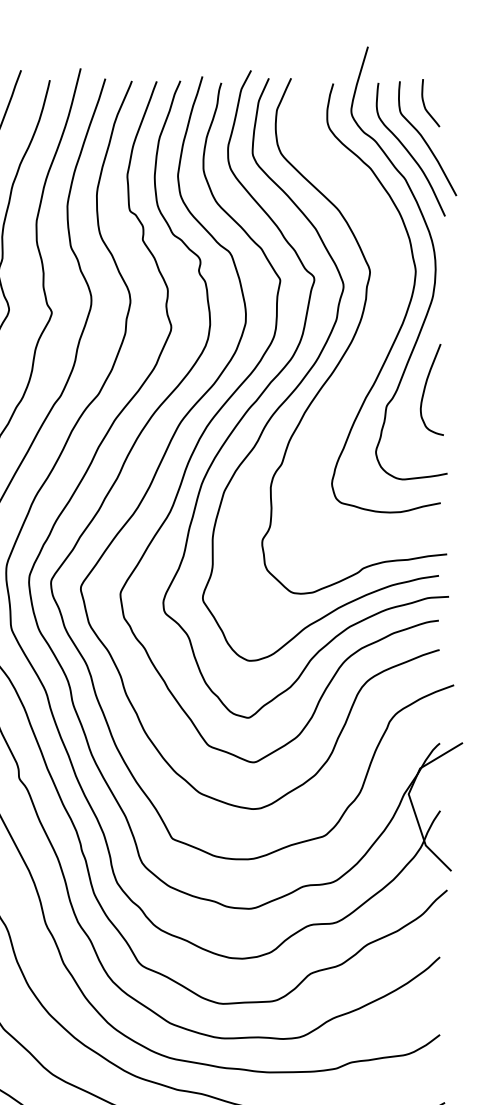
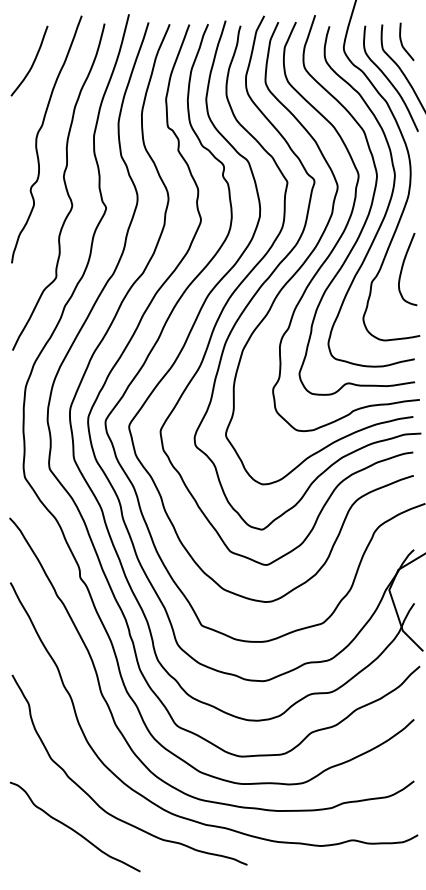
curve: (383, 313) -> (369, 208), added

